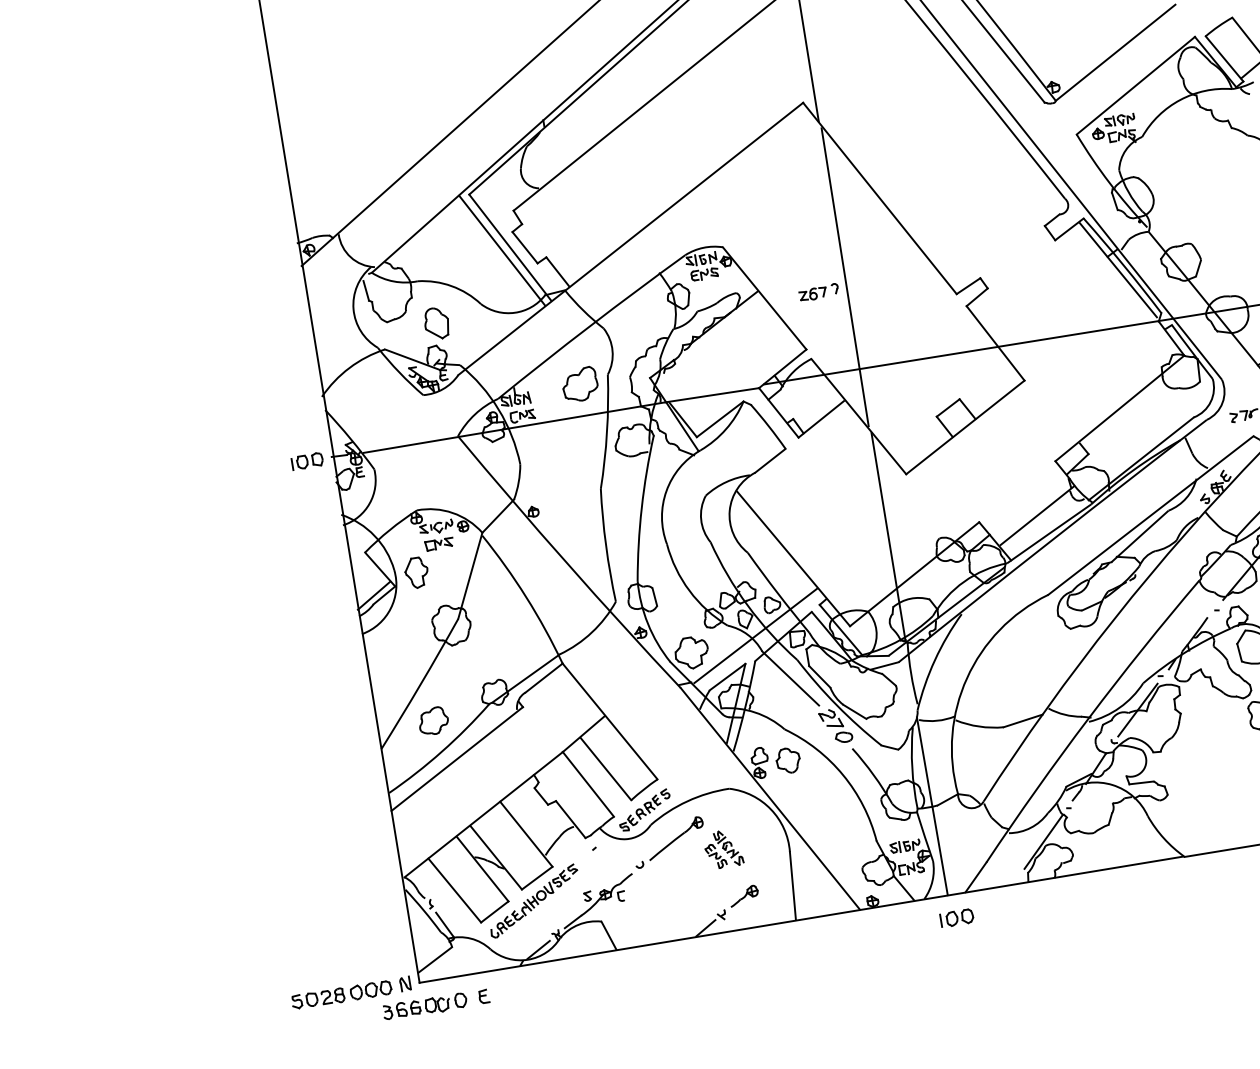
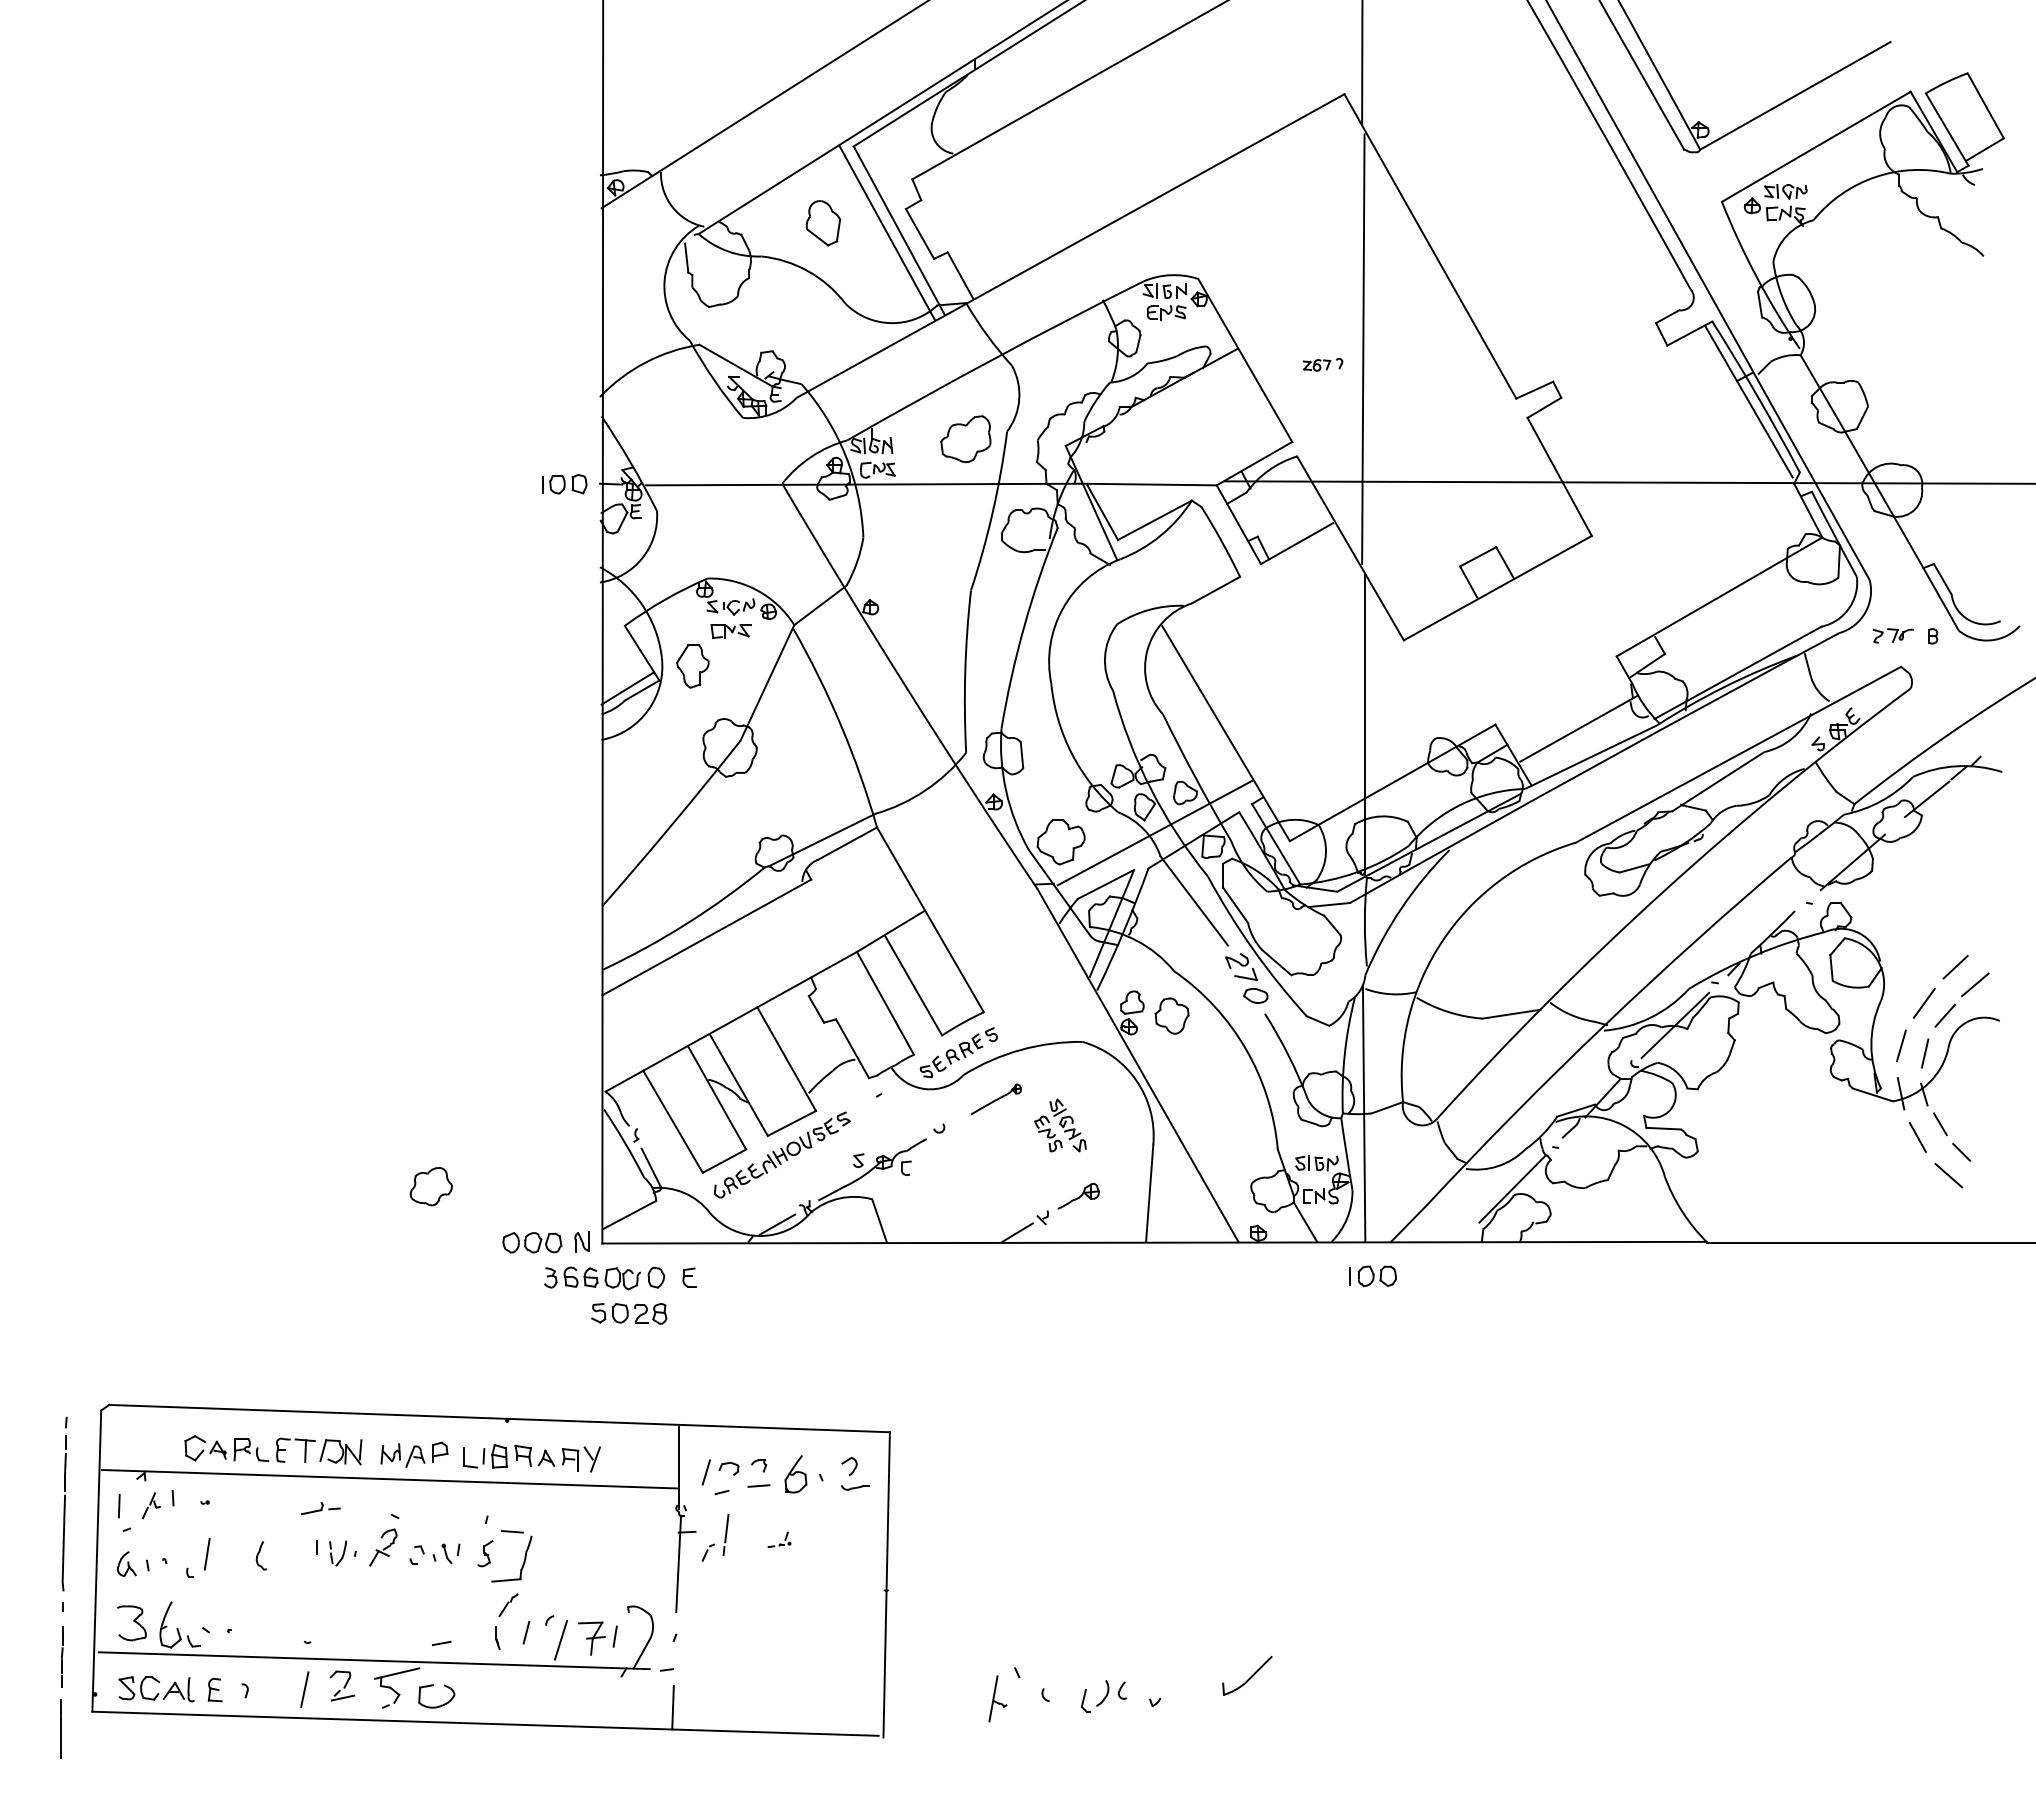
part: (818, 292) -> (1322, 364), size x0.7
part: (436, 323) -> (823, 223), moved
part: (433, 721) -> (430, 1186), moved
part: (676, 838) -> (996, 1099), size x0.6
part: (318, 998) -> (629, 1313), moved

